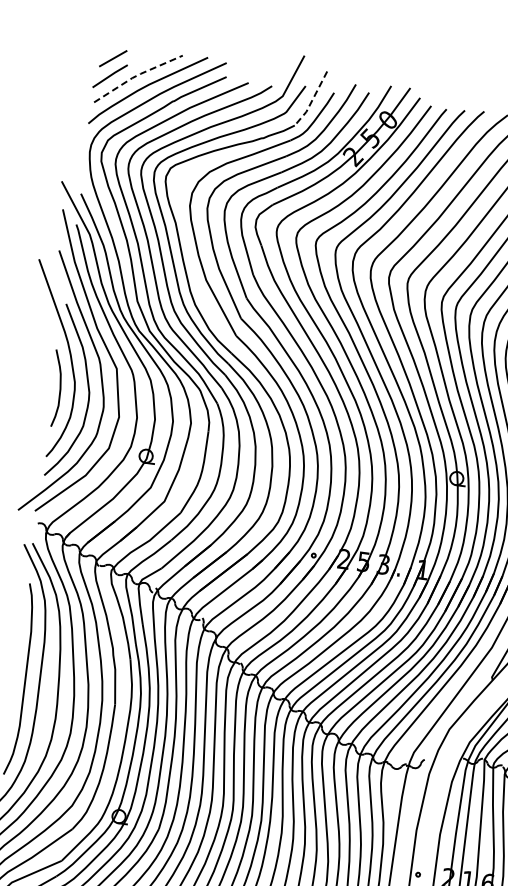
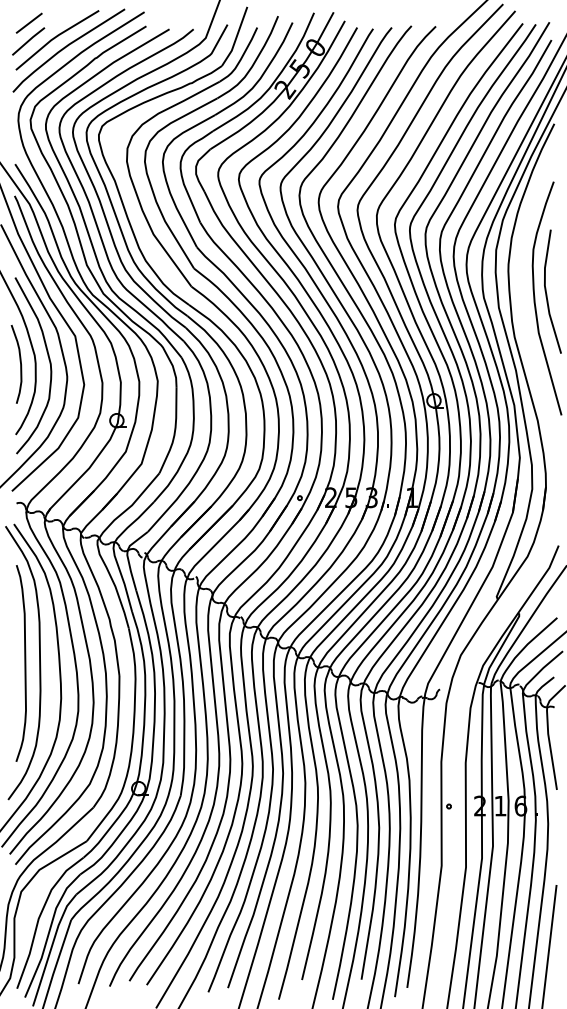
line: (136, 75) -> (55, 37), dashed -> solid
line: (312, 100) -> (236, 38), dashed -> solid

